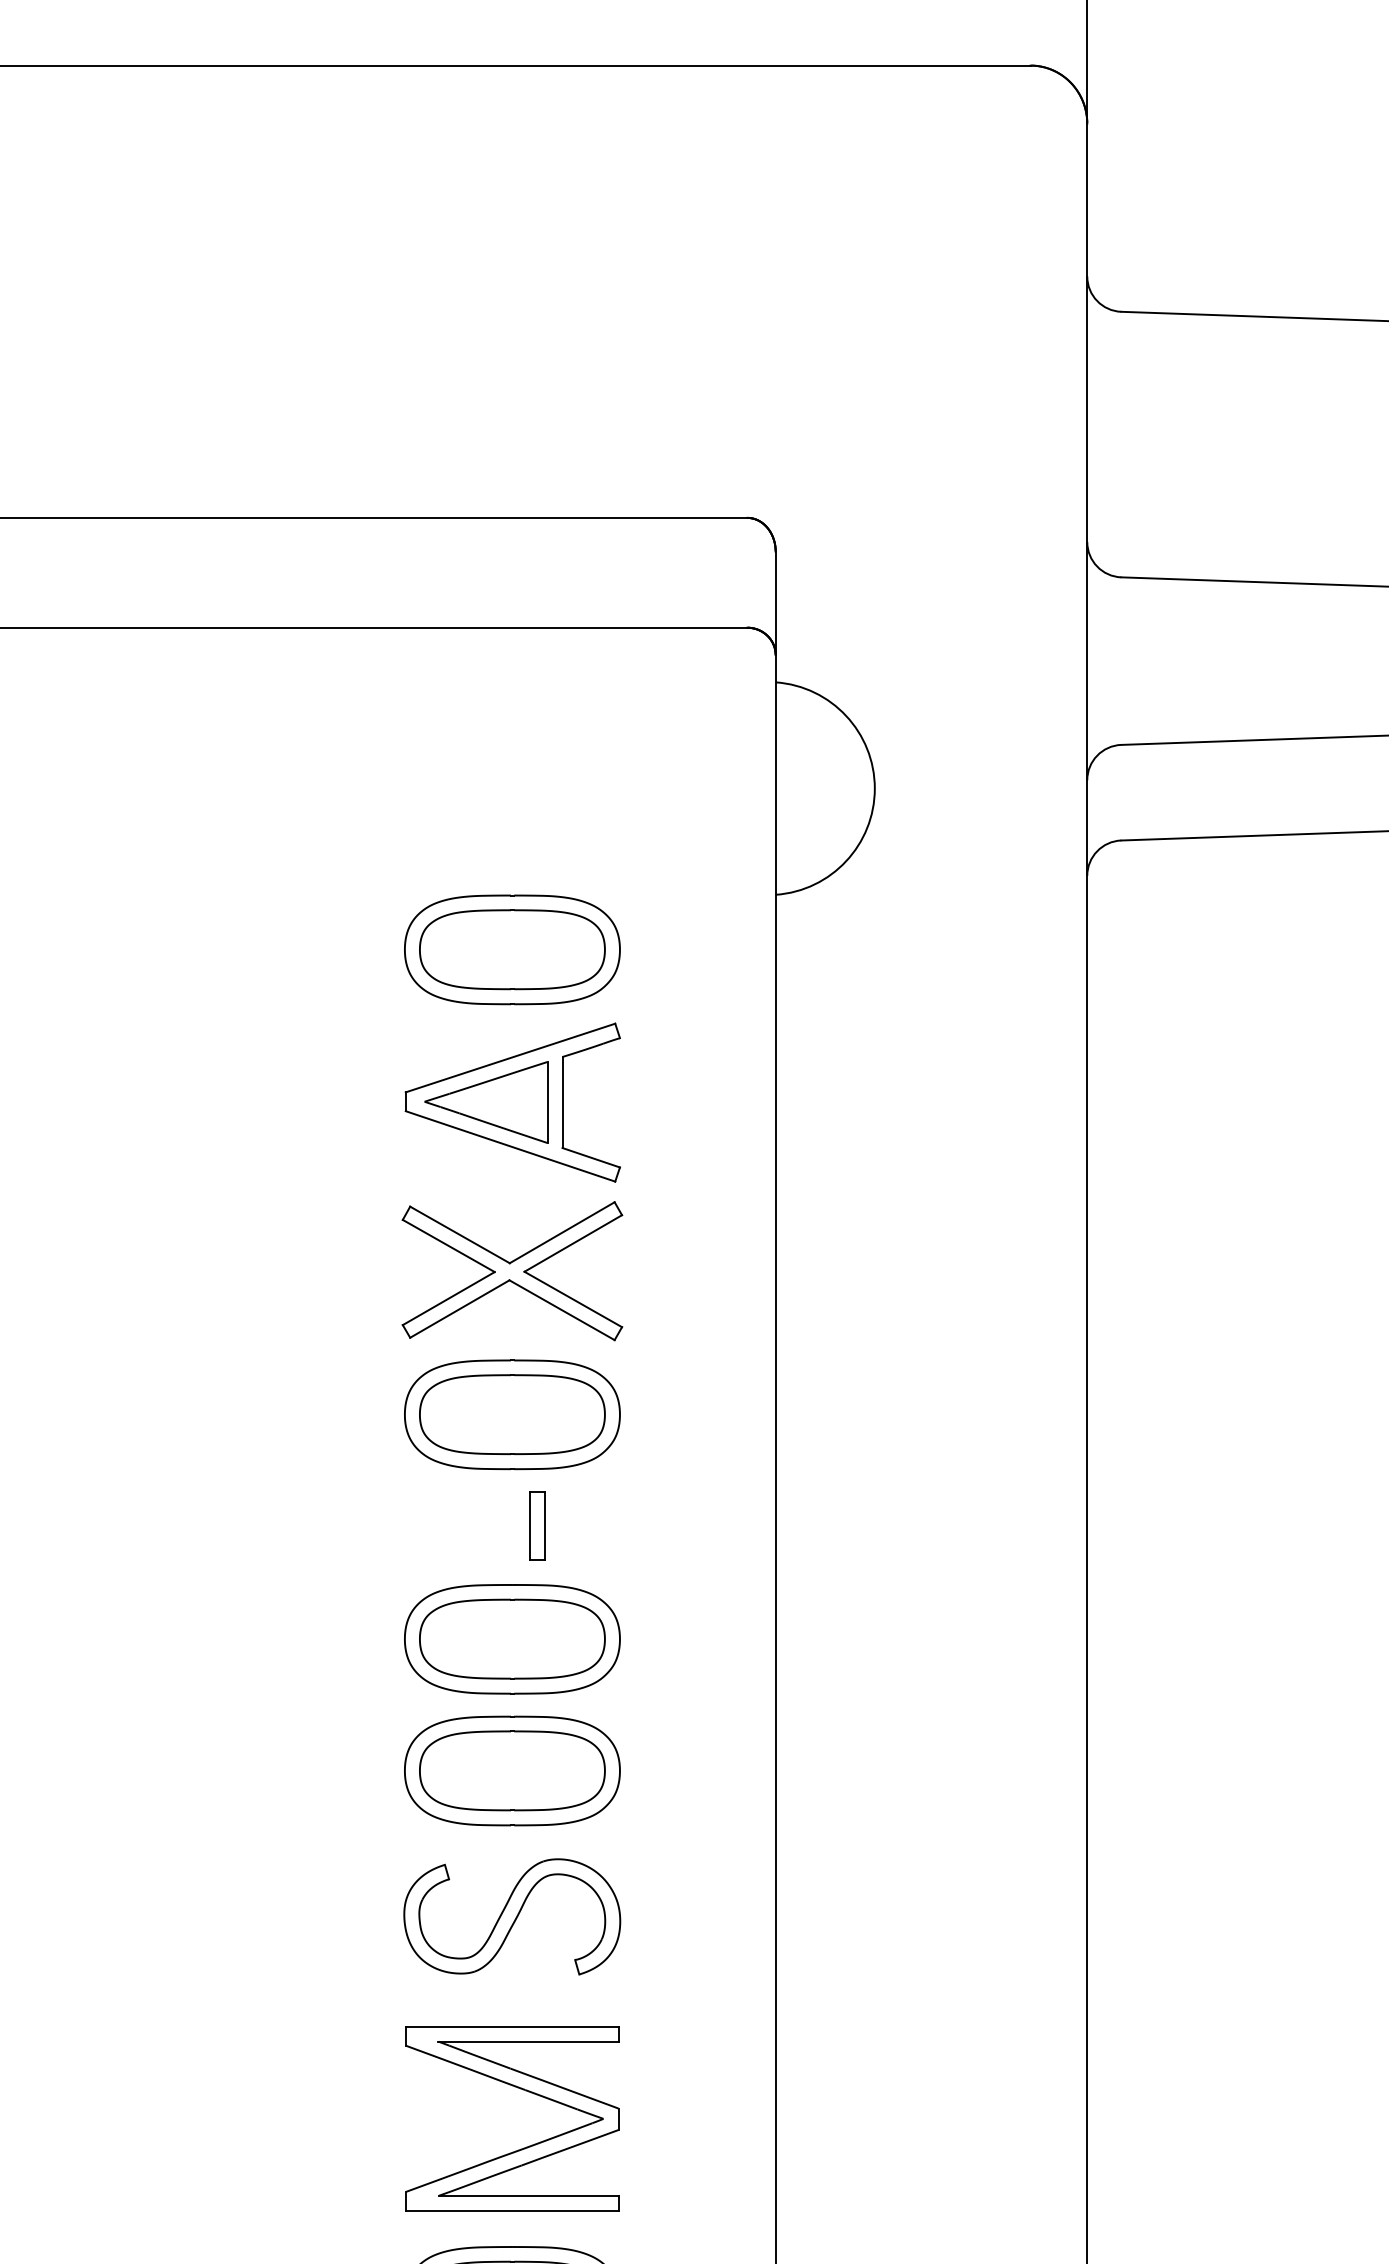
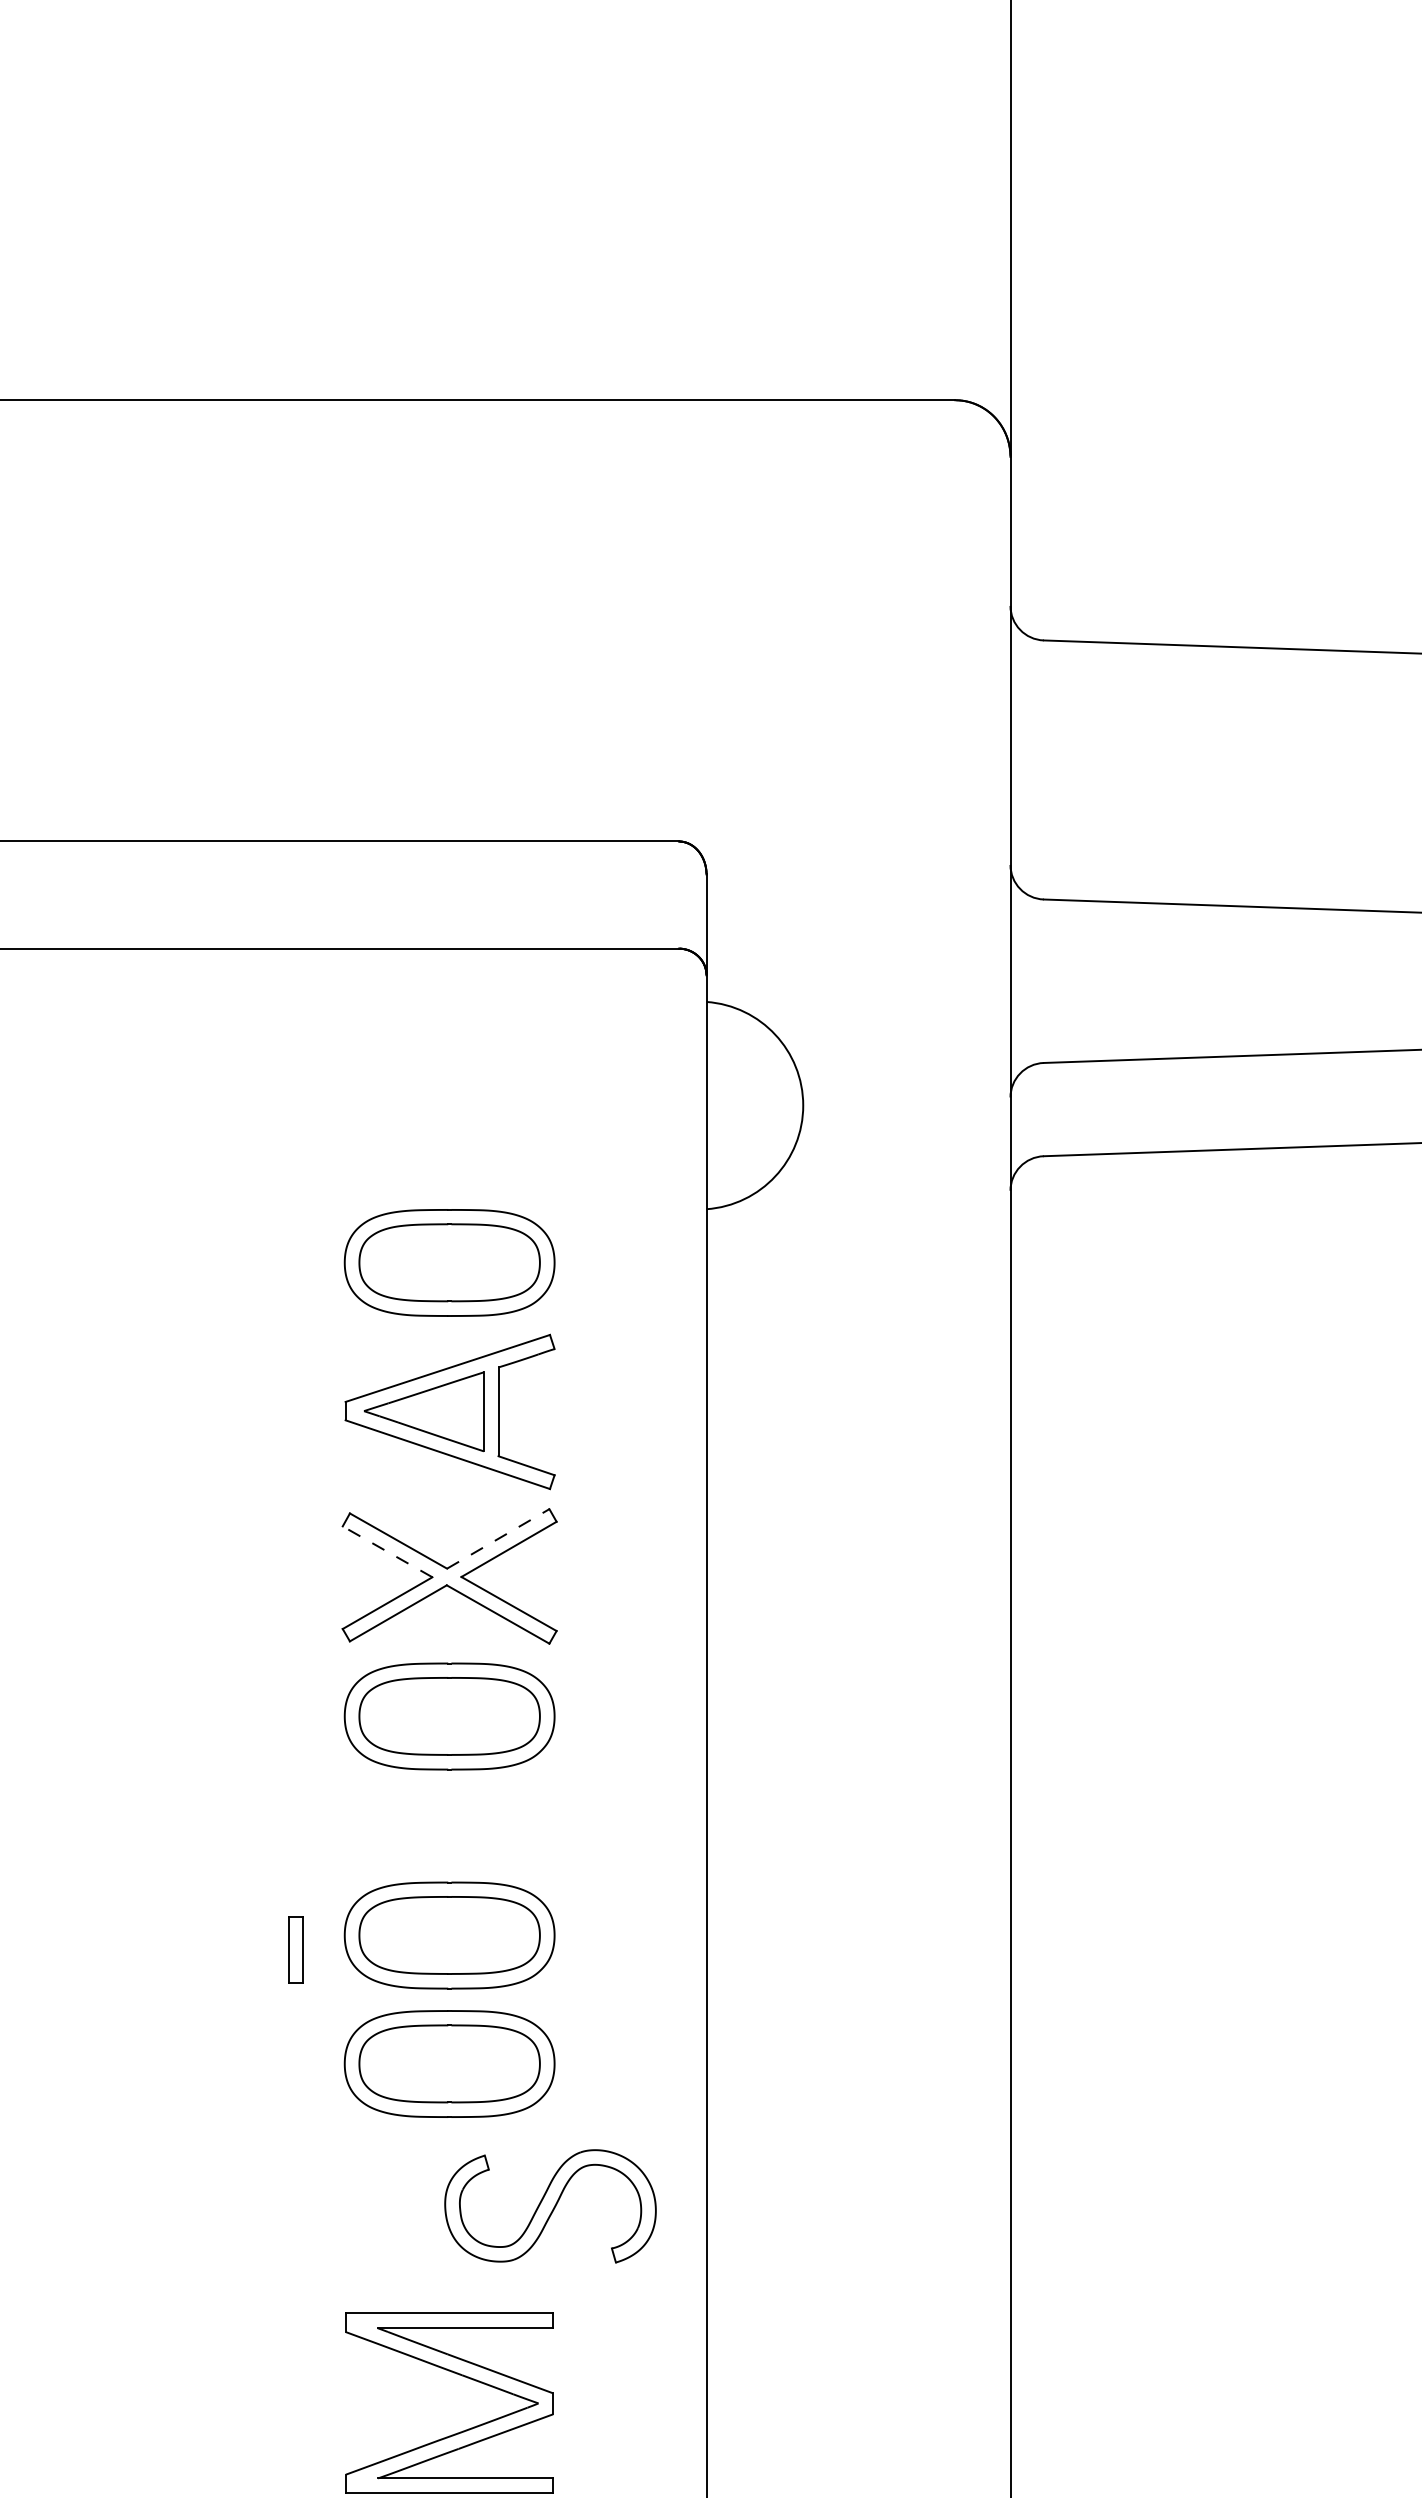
line: (562, 1232) -> (498, 1538), solid -> dashed
line: (448, 1245) -> (387, 1551), solid -> dashed
part: (536, 1525) -> (295, 1949), moved
part: (512, 1917) -> (550, 2206), moved

